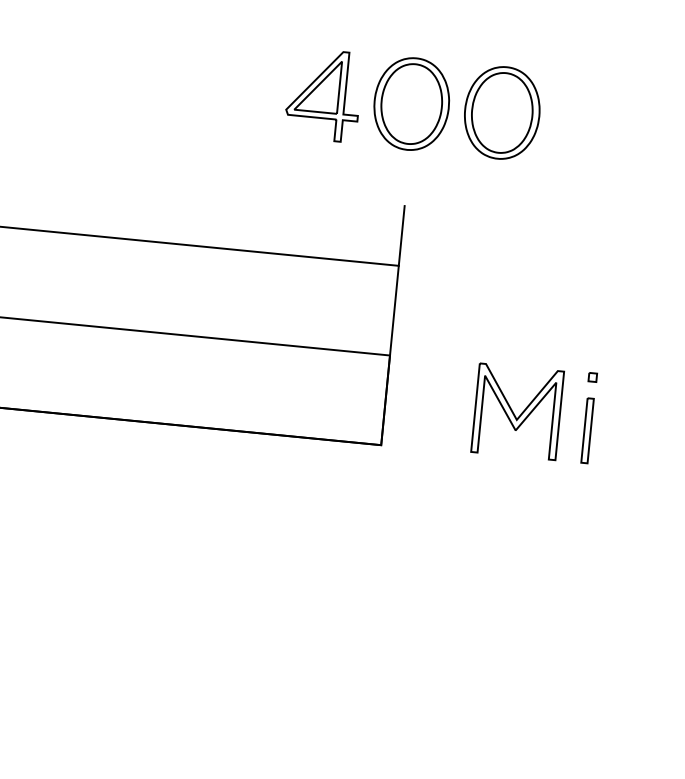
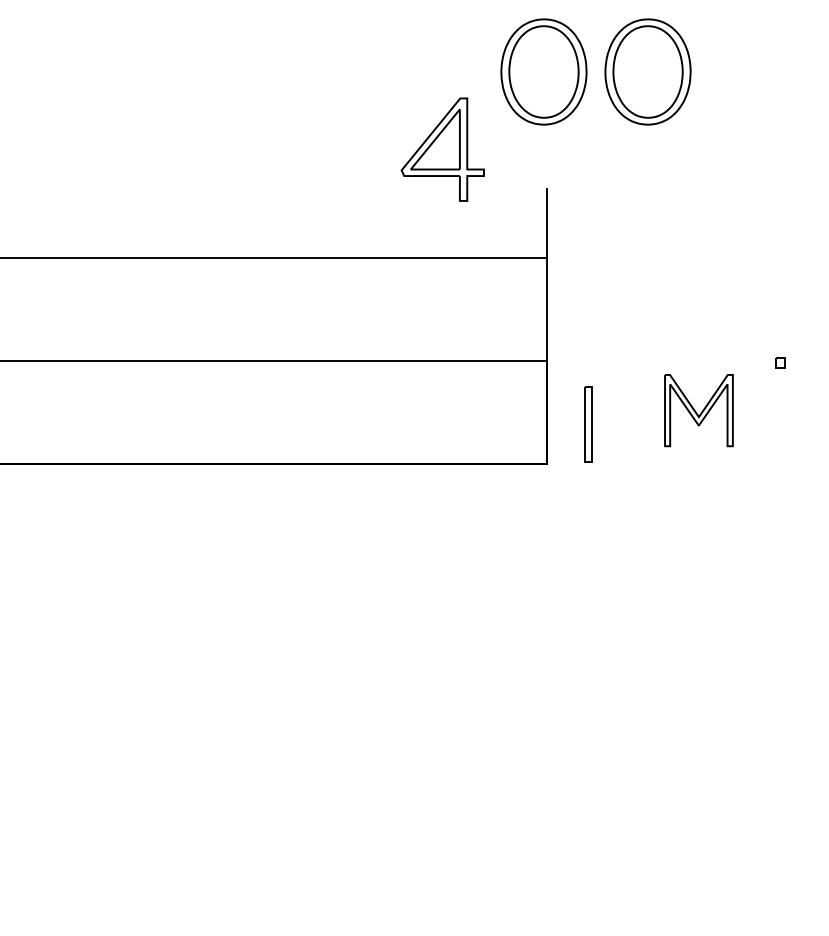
part: (323, 95) -> (442, 149), moved
part: (517, 411) -> (698, 410), size x0.7
part: (587, 430) -> (588, 424), moved

